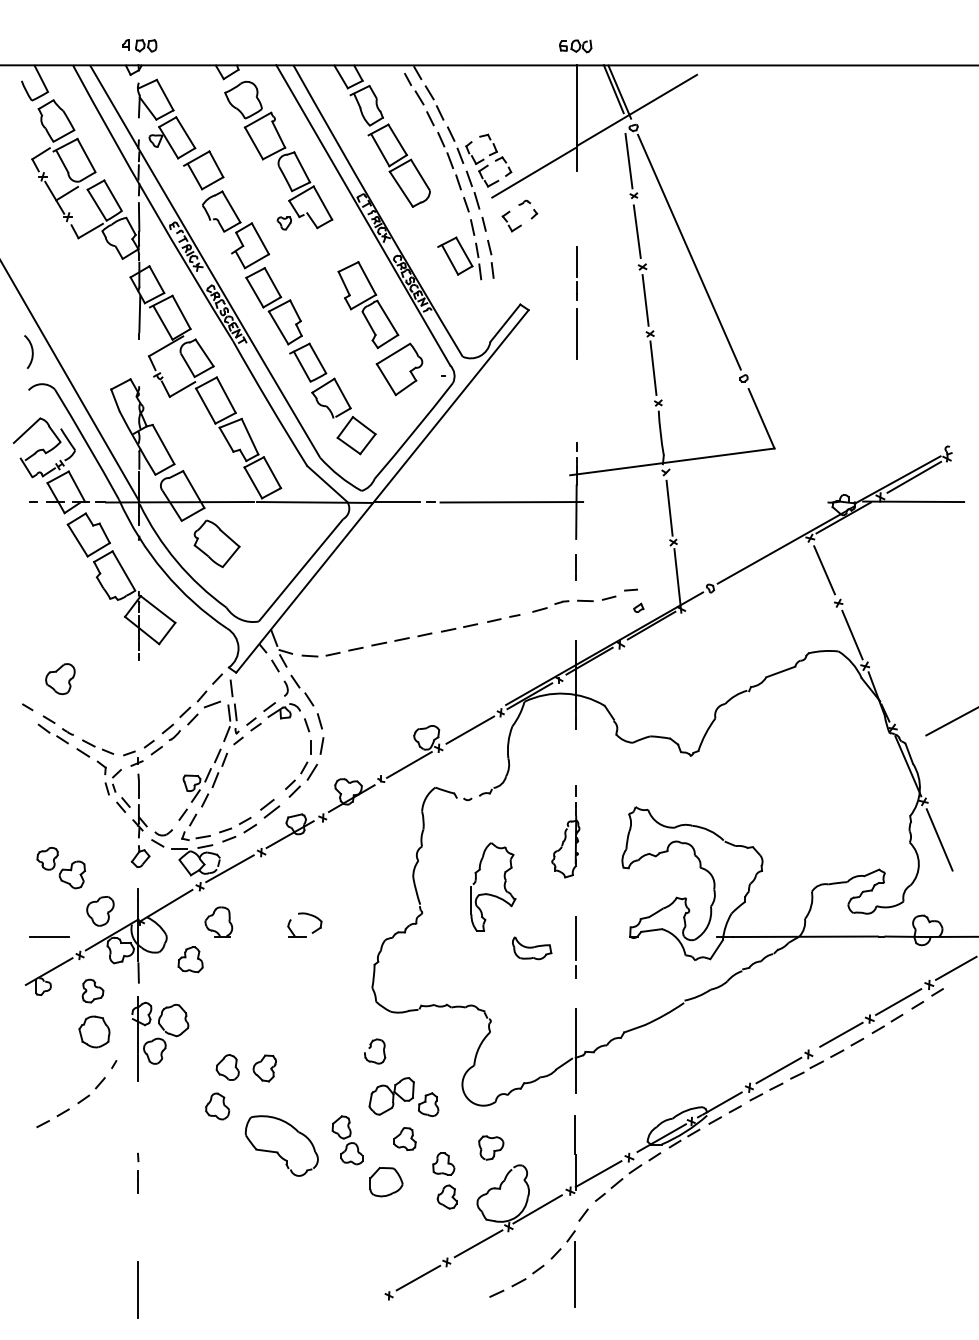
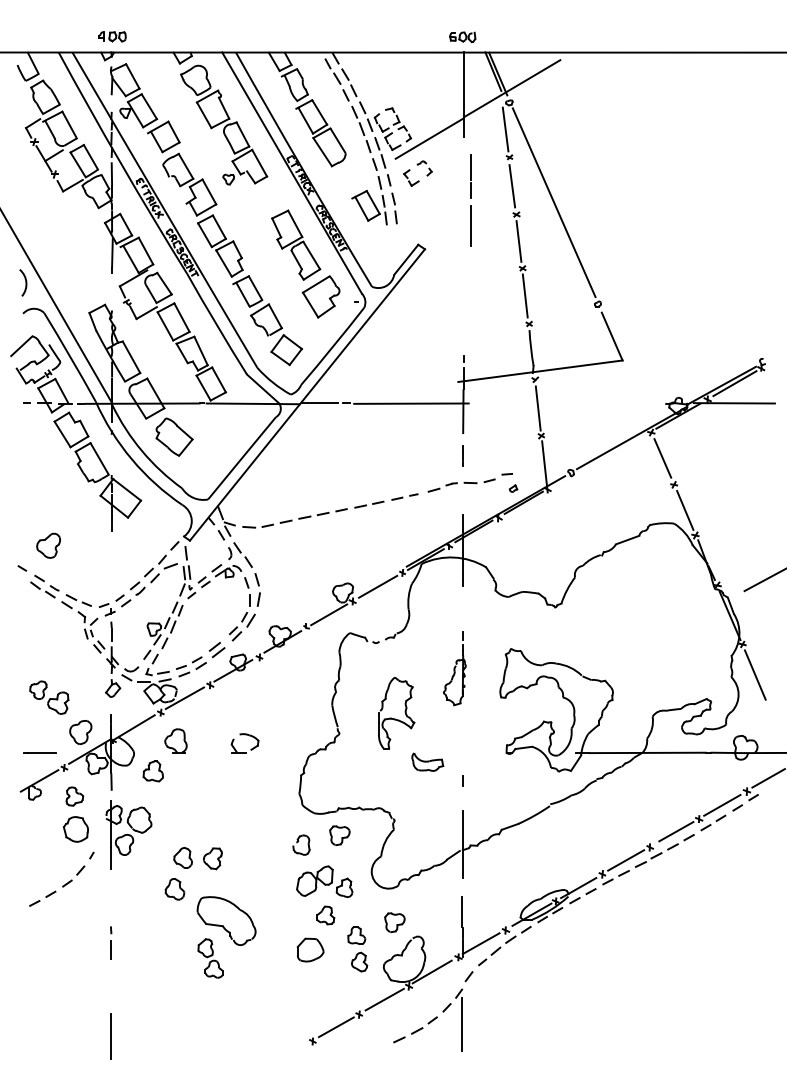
line: (576, 300) -> (470, 198), moved
line: (575, 937) -> (462, 753), removed
part: (422, 1039) -> (339, 835), added
part: (347, 1140) -> (210, 958), moved

